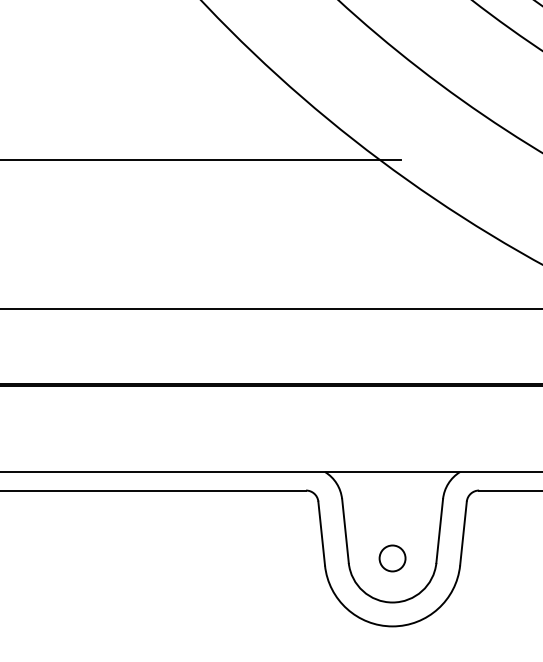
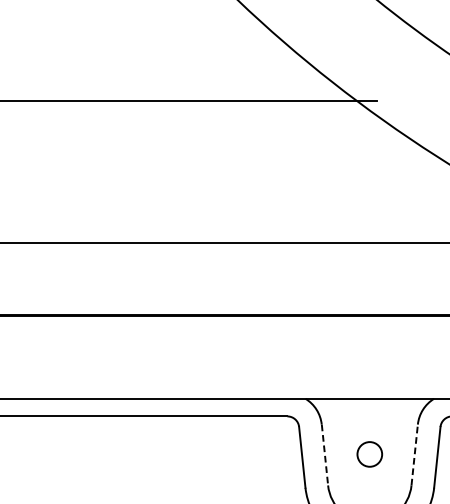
line: (439, 530) -> (414, 454), solid -> dashed
line: (345, 531) -> (324, 455), solid -> dashed
circle: (392, 558) -> (369, 454), moved

